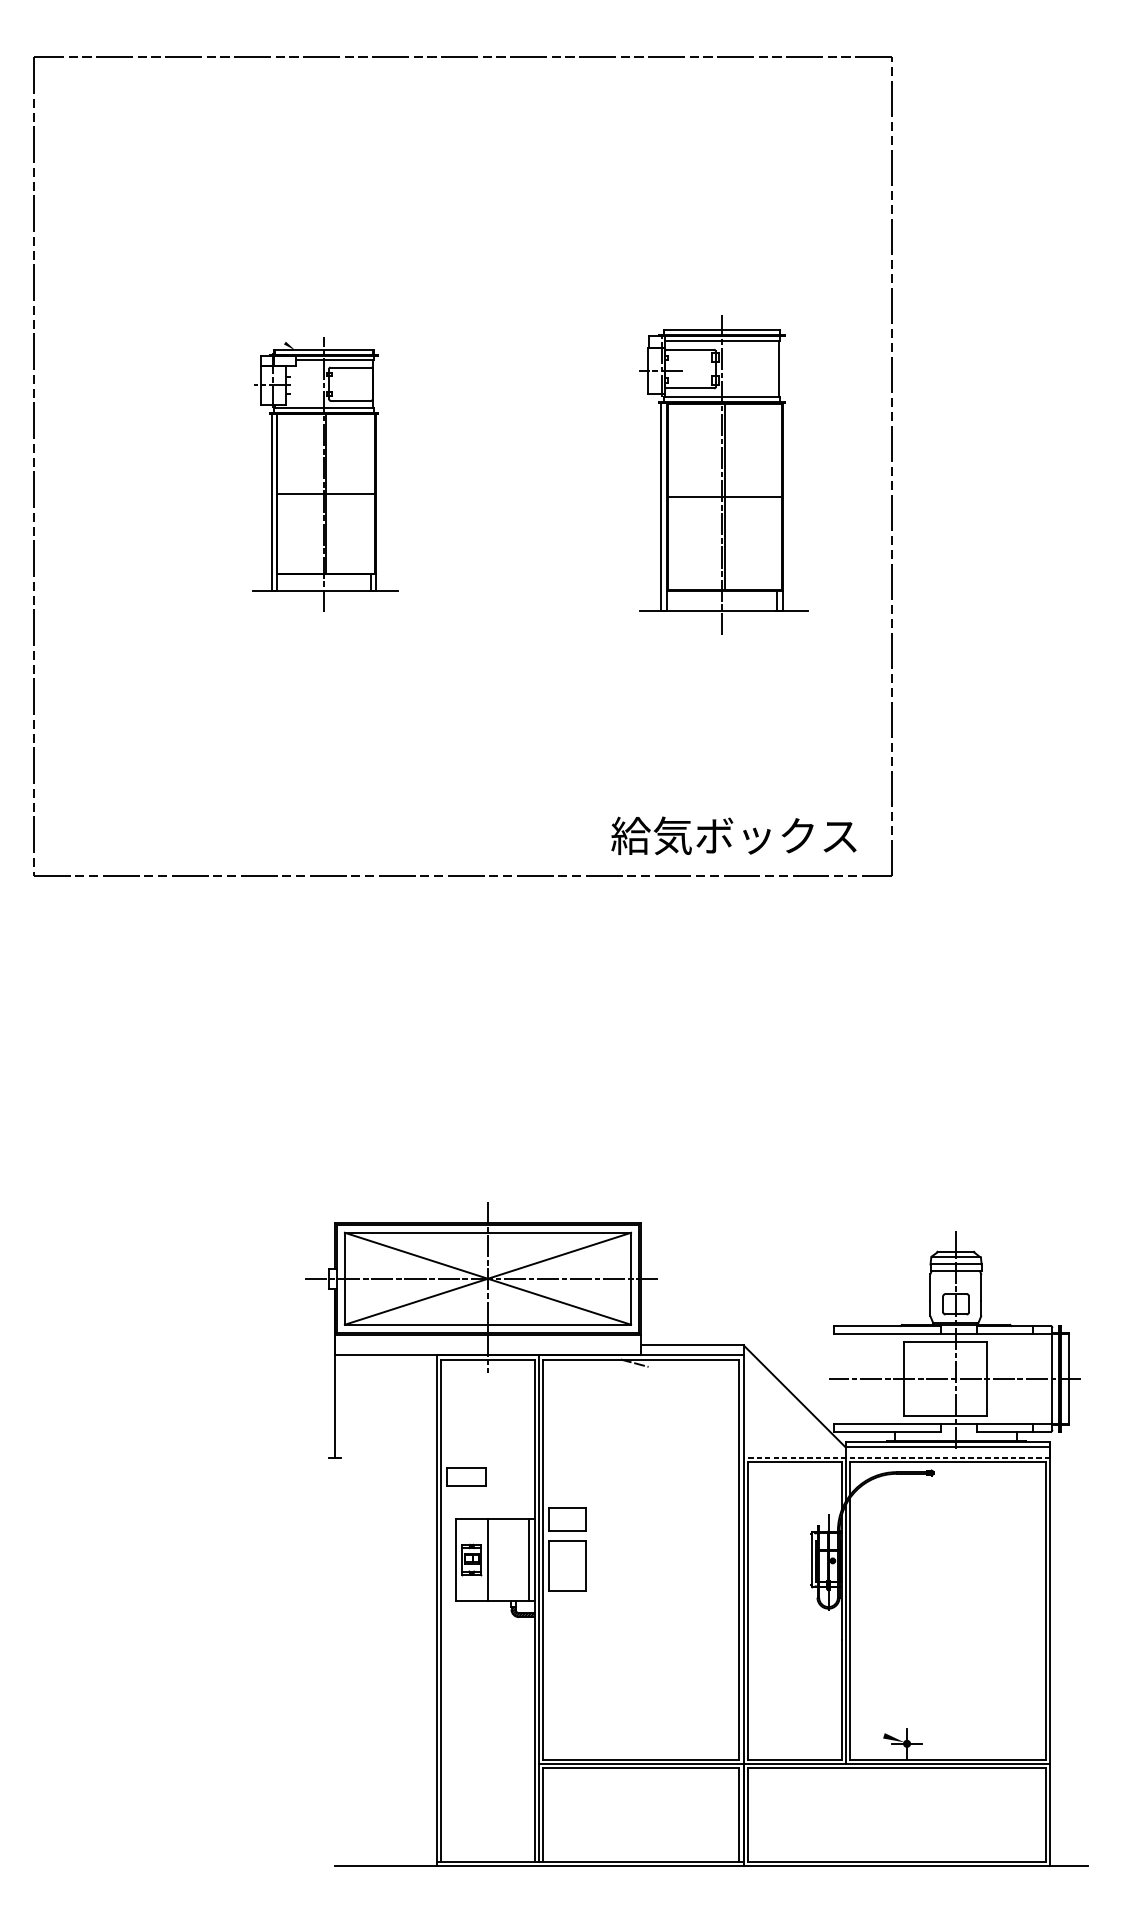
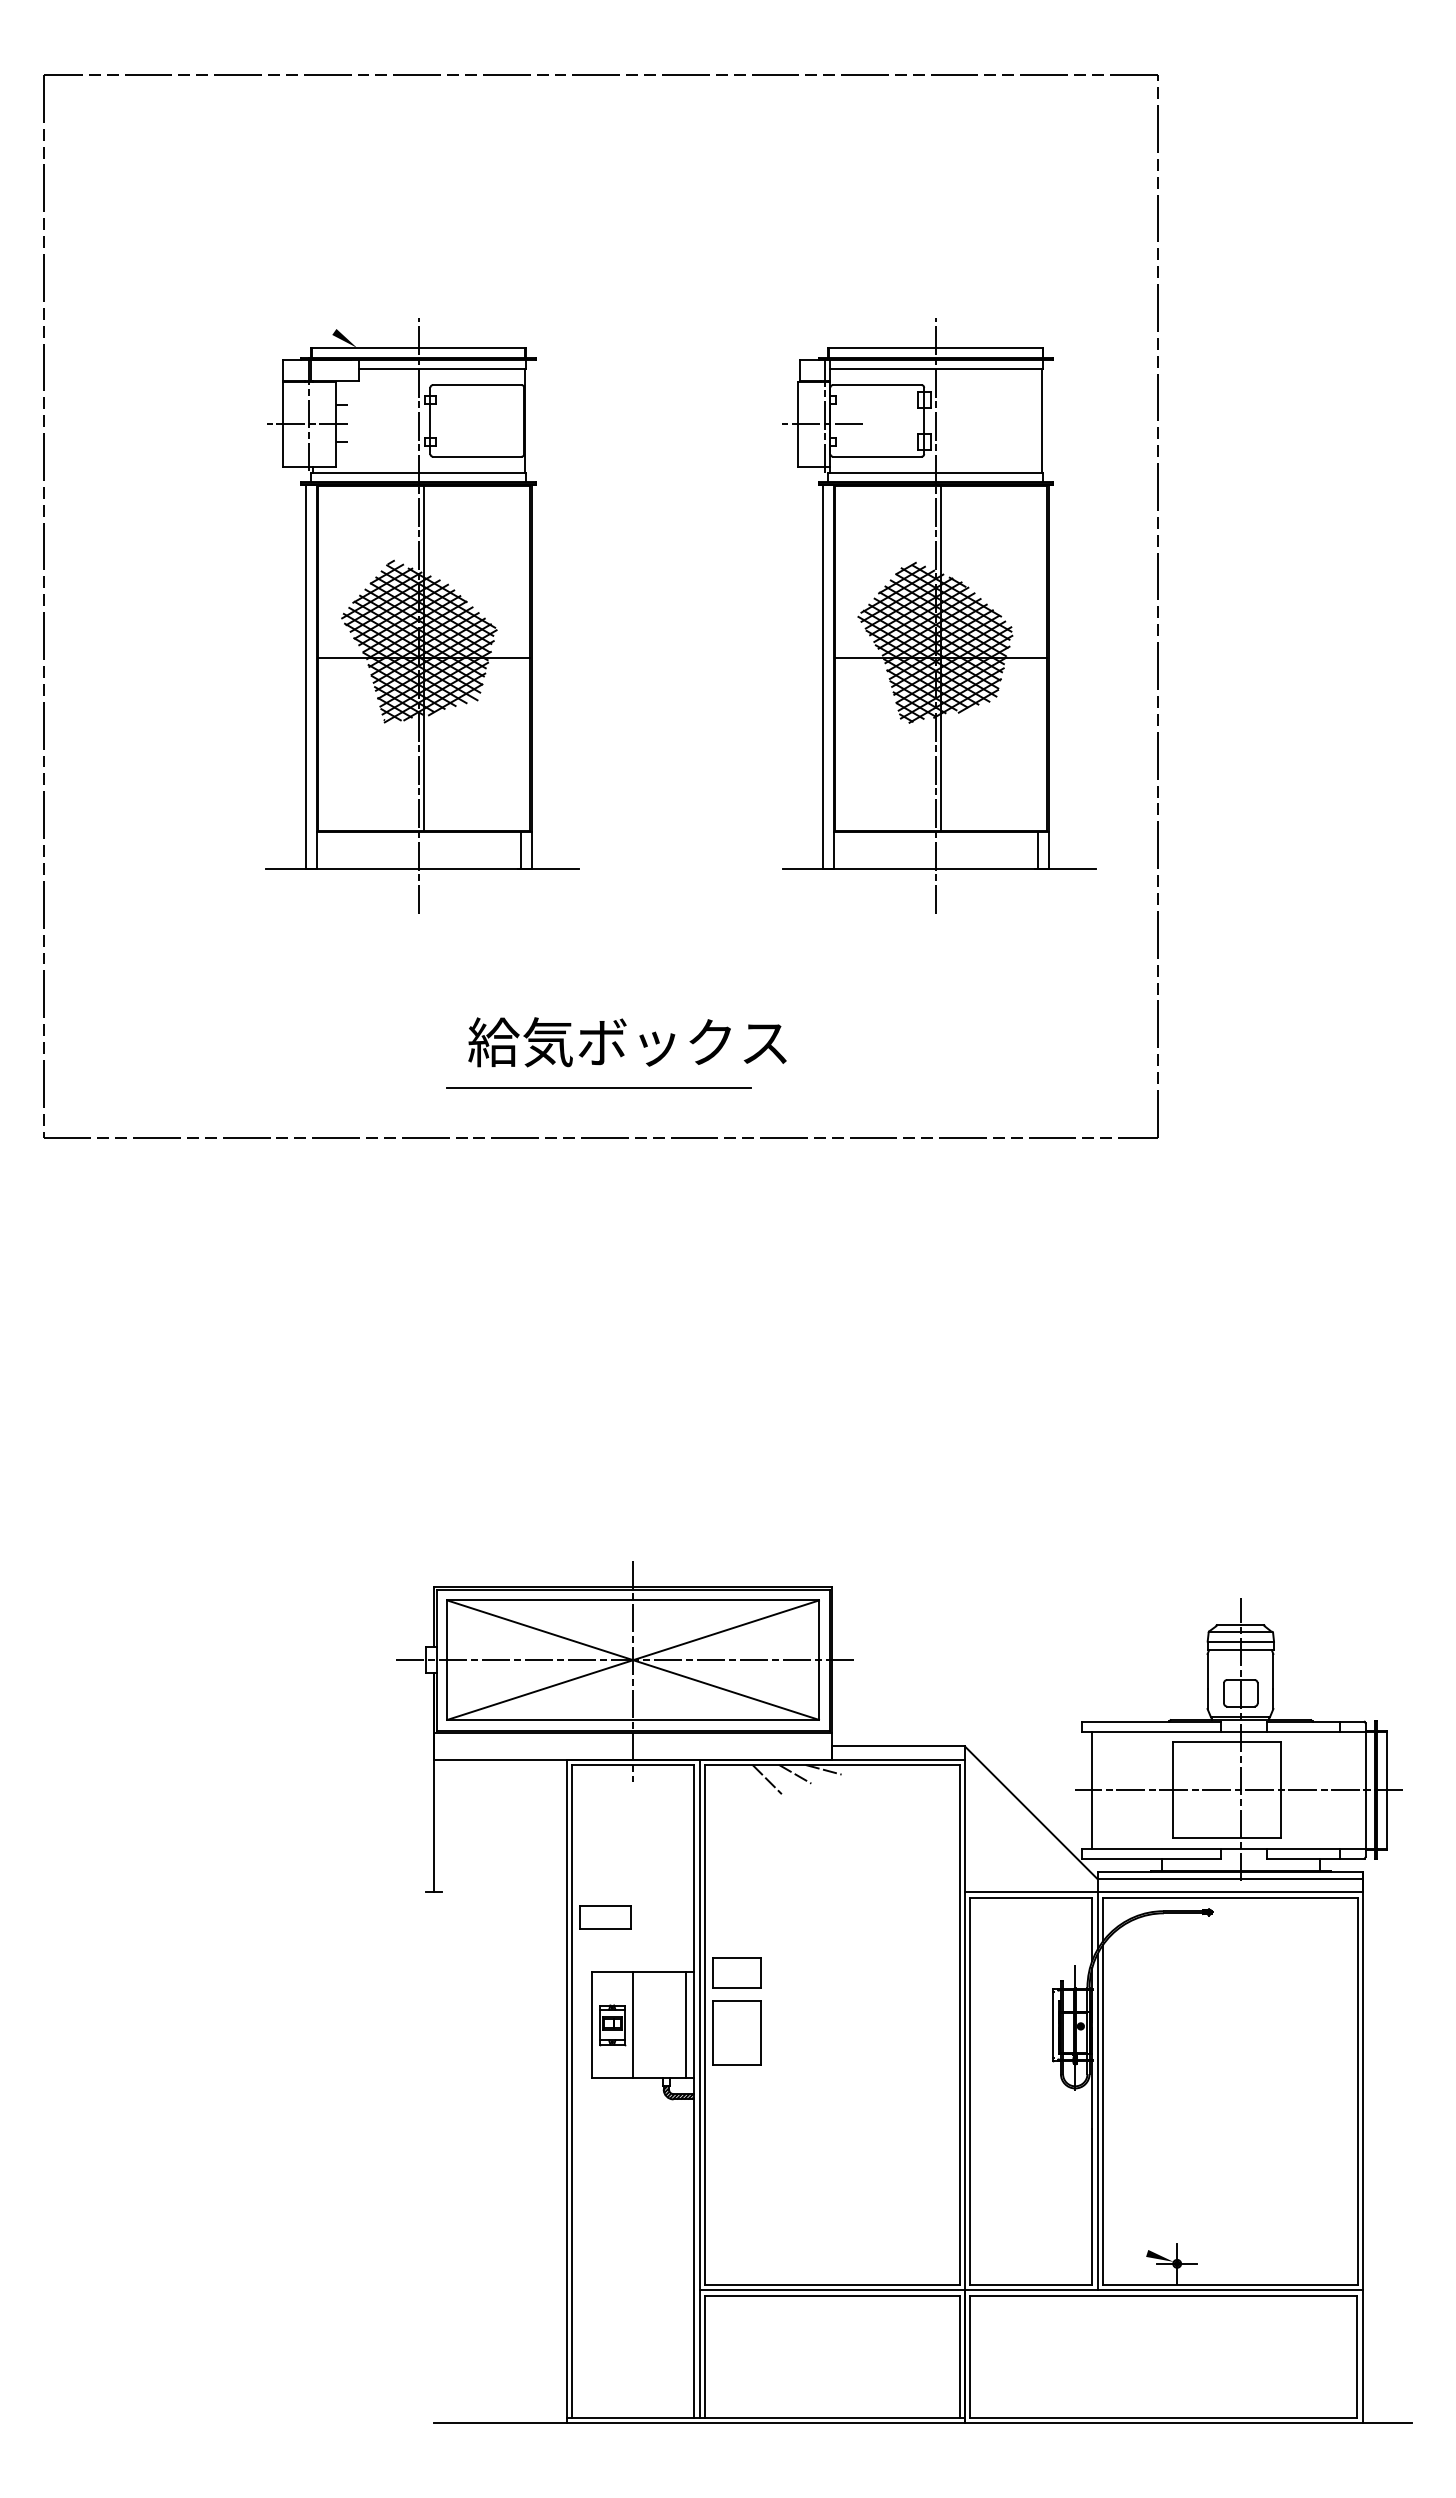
part: (325, 473) -> (422, 615), size x1.67
part: (723, 473) -> (939, 615), size x1.43
text: (733, 836) -> (627, 1042), moved
line: (461, 837) -> (598, 1087), added
line: (613, 1366) -> (795, 1774), added
line: (590, 1370) -> (766, 1779), added
line: (841, 1378) -> (1092, 1789), added
line: (896, 1457) -> (1163, 1892), dashed -> solid

